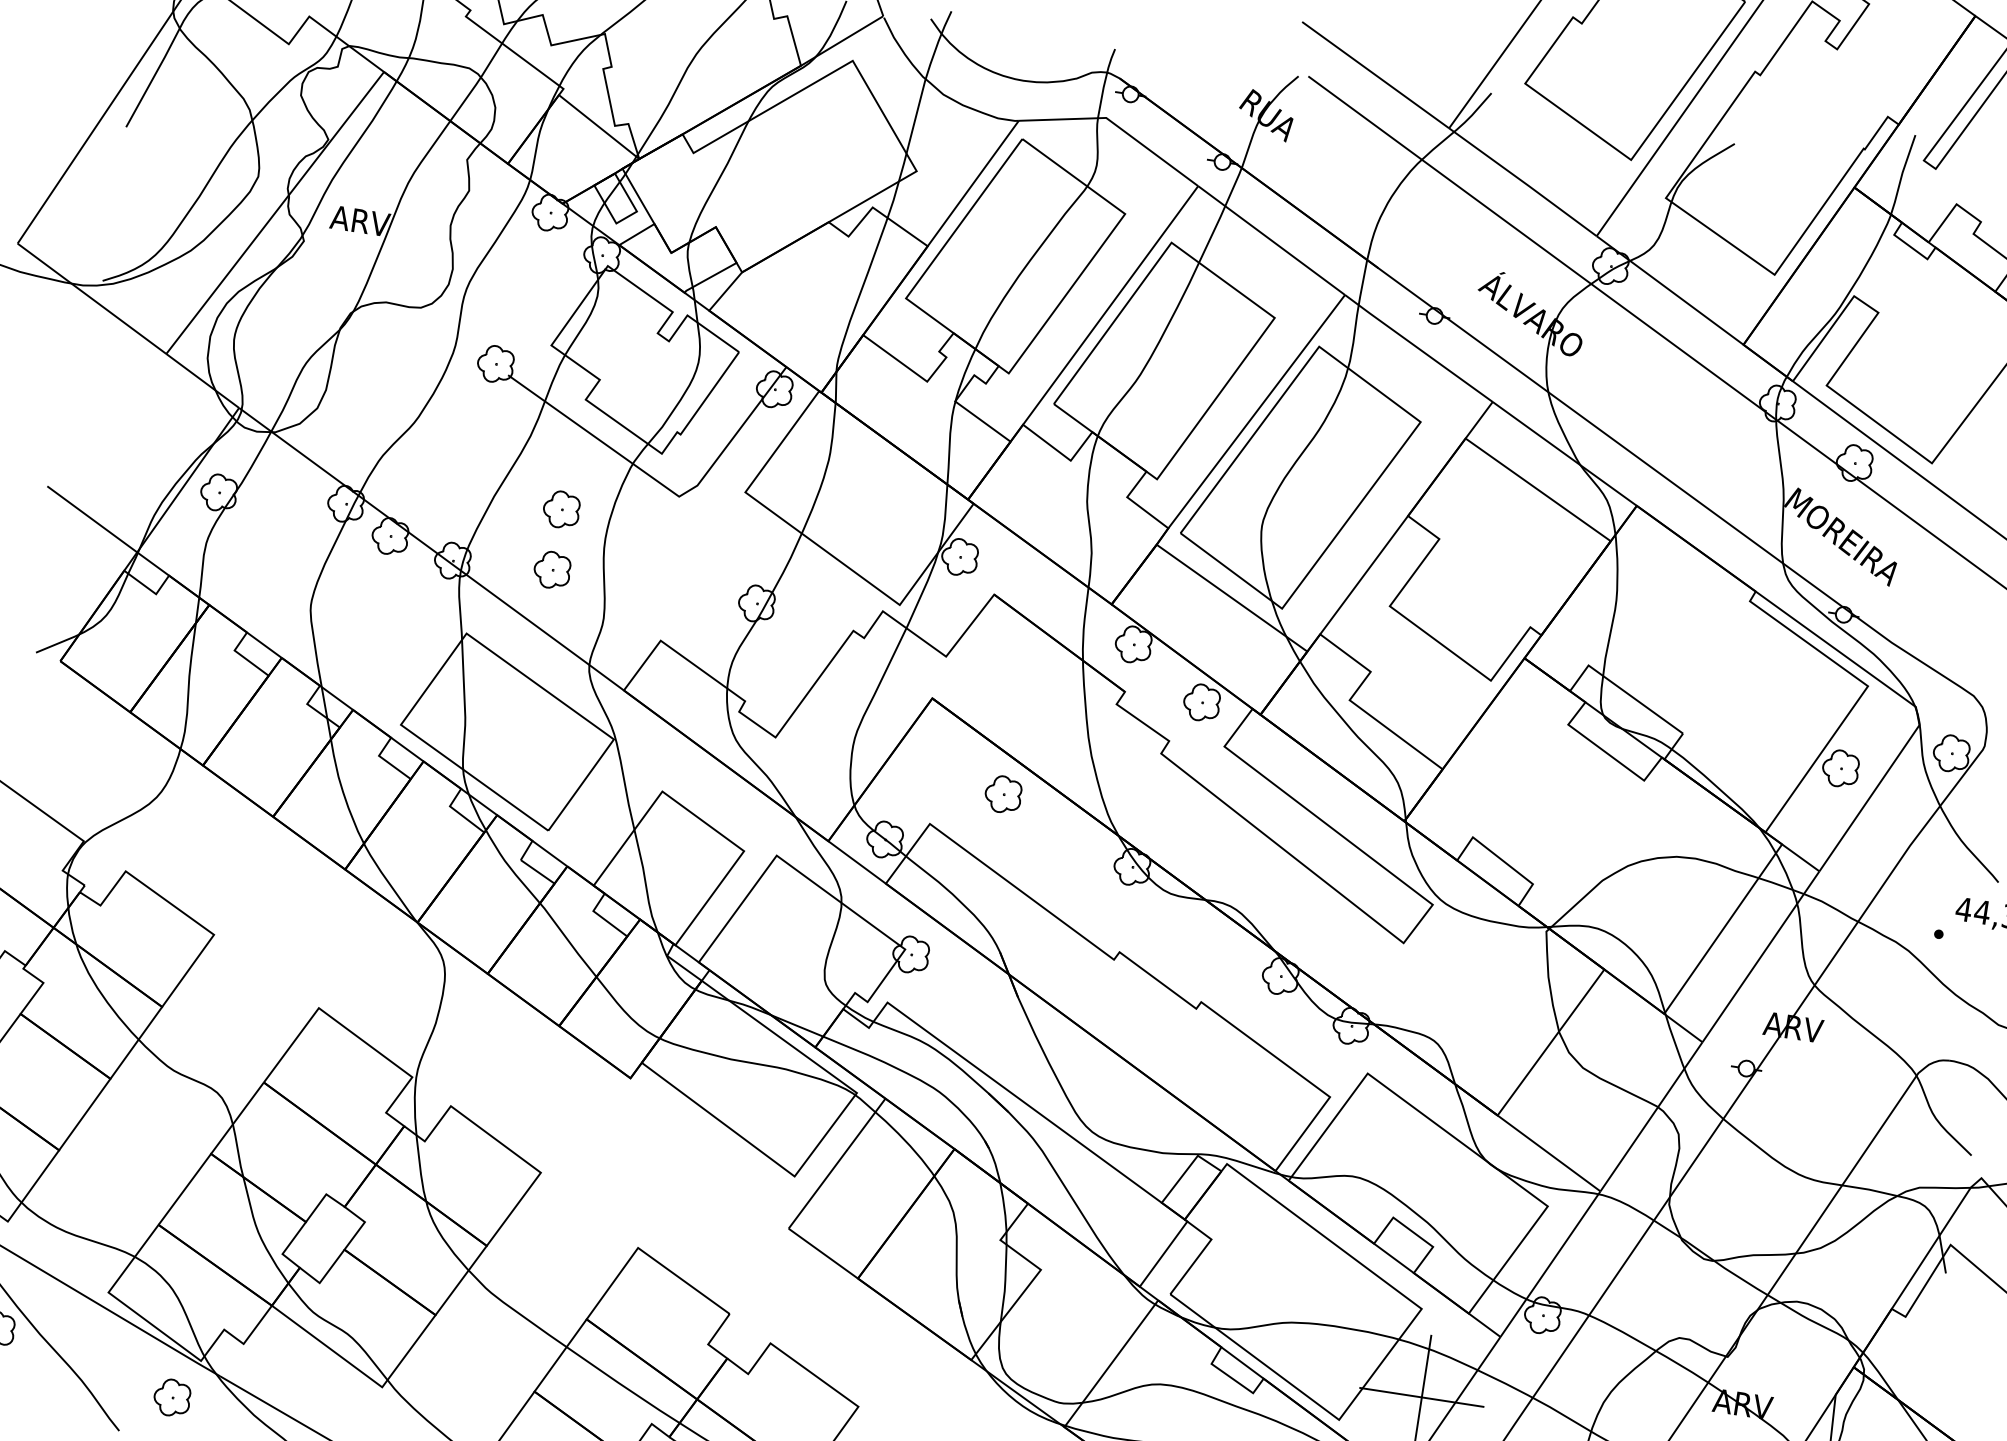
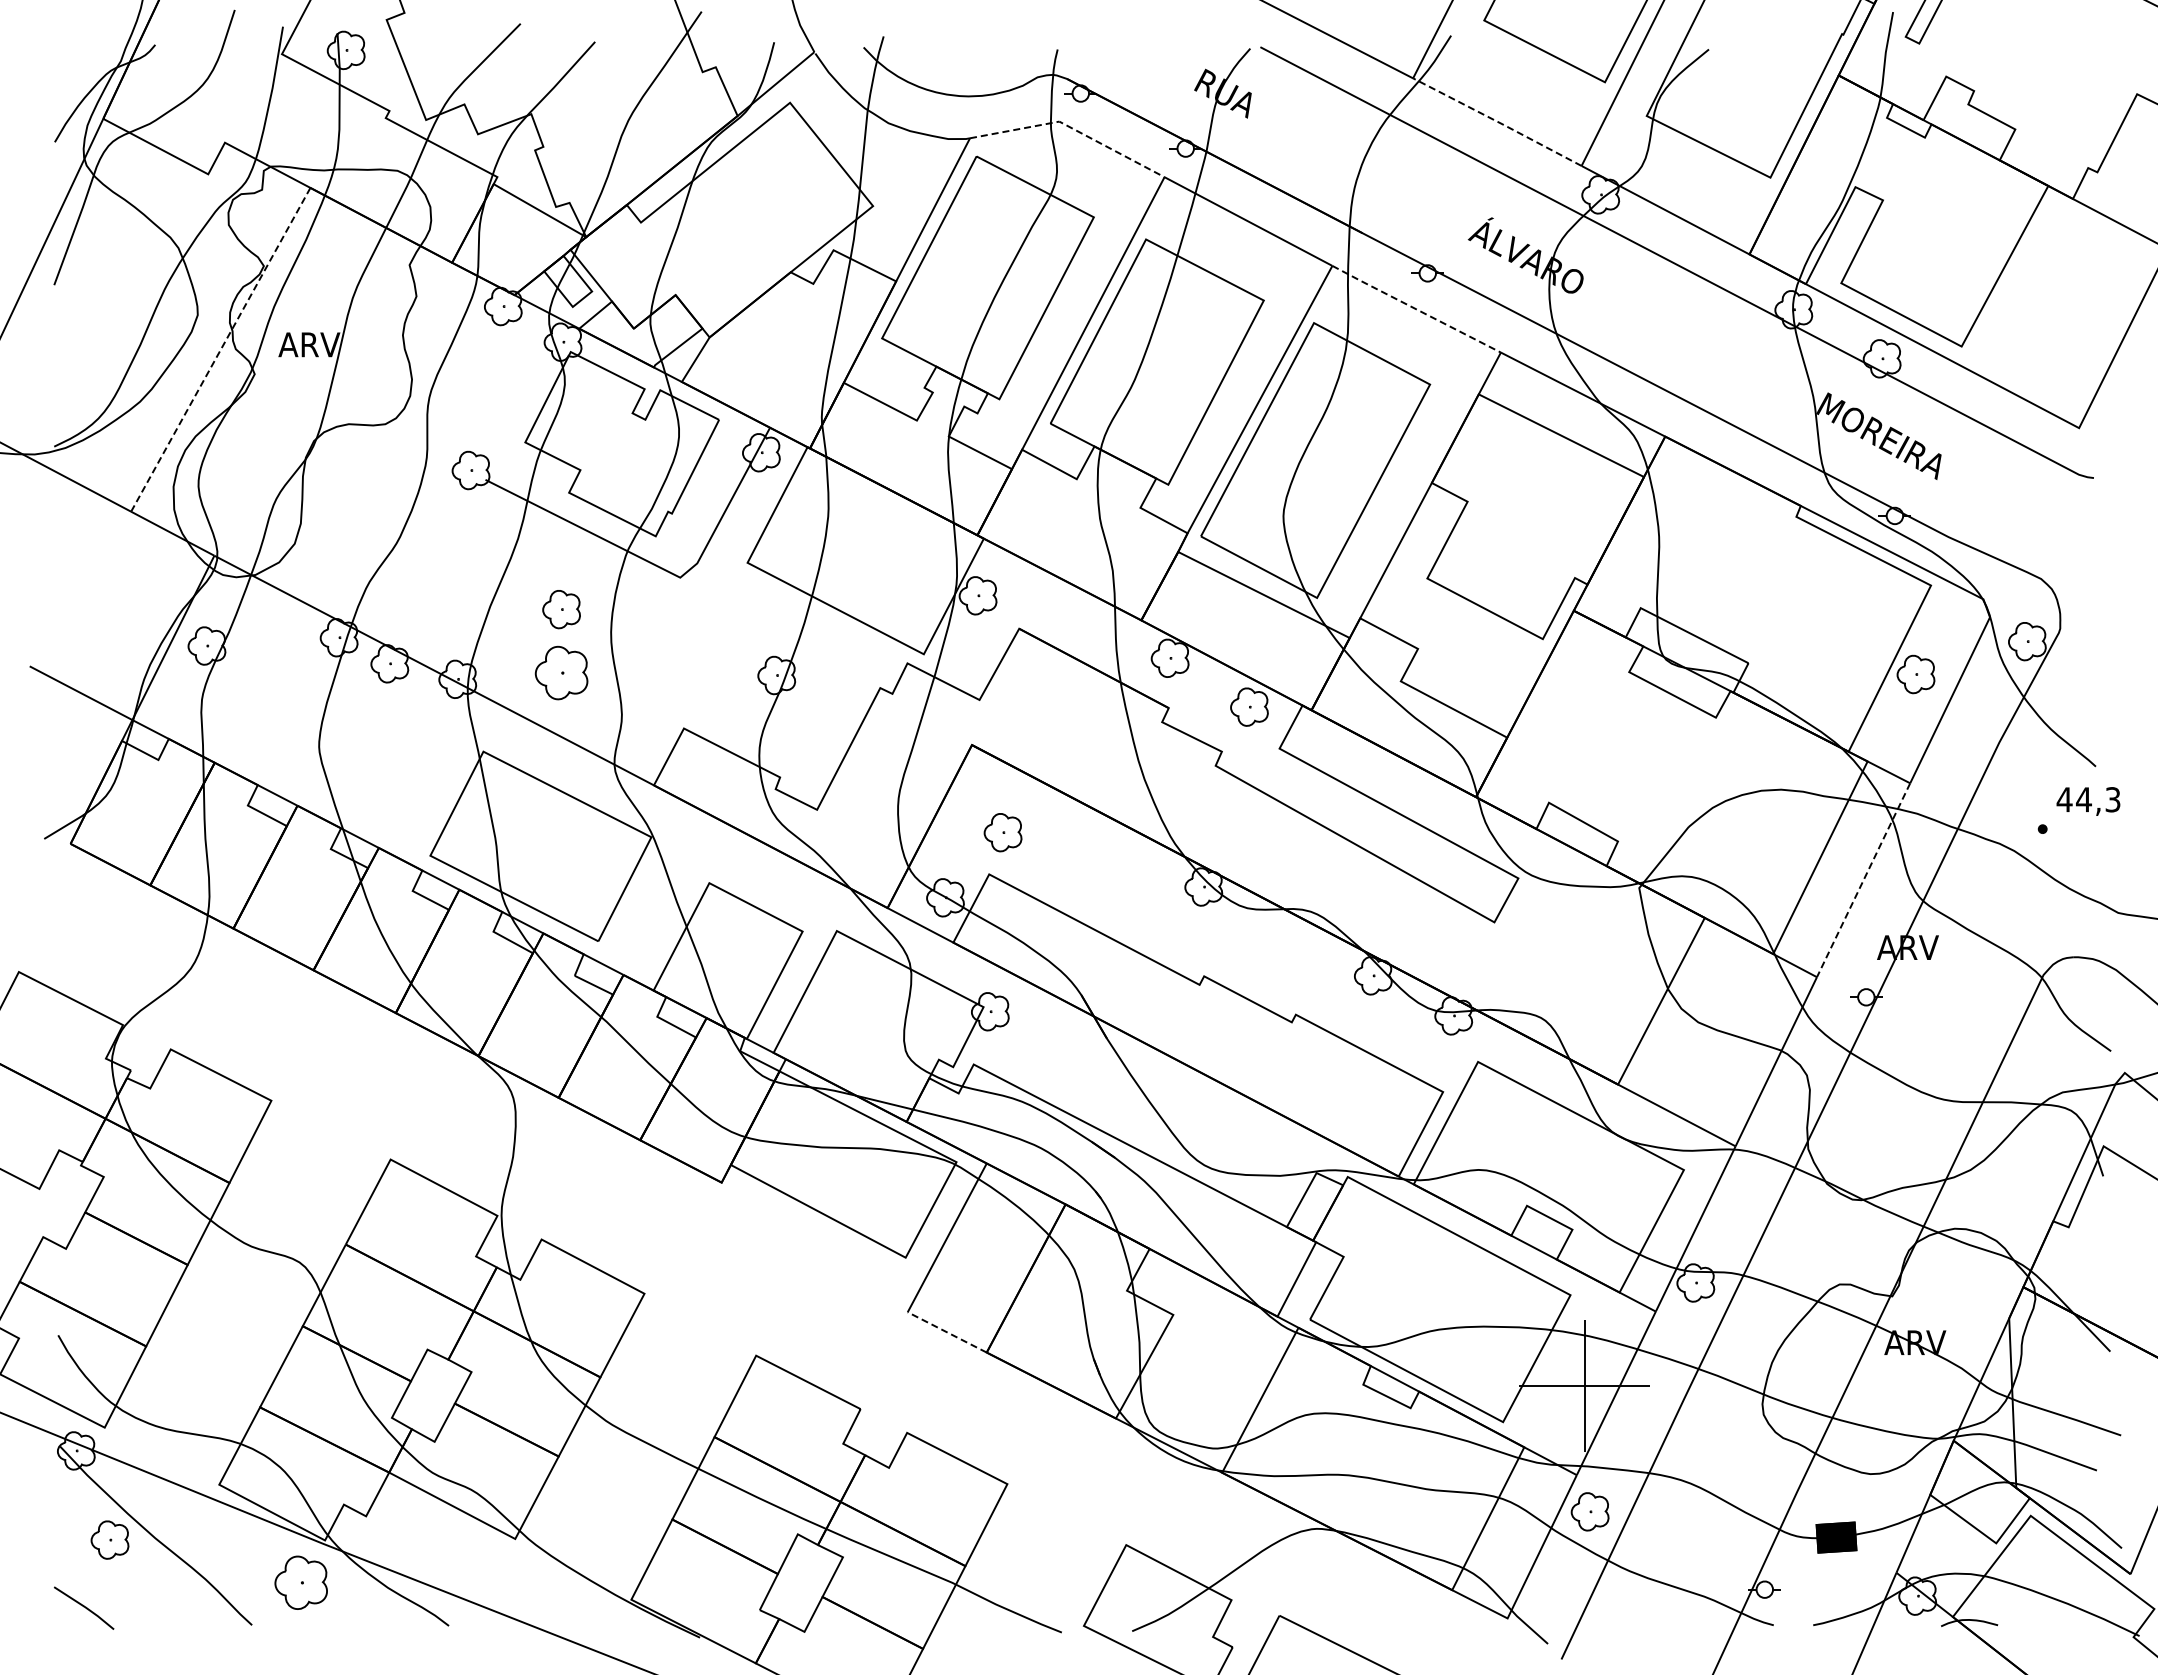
line: (1116, 126) -> (1071, 128), solid -> dashed
line: (1523, 182) -> (1498, 122), solid -> dashed
line: (274, 213) -> (220, 350), solid -> dashed
line: (1418, 348) -> (1416, 309), solid -> dashed
part: (552, 569) -> (561, 672), size x1.4
part: (1002, 794) -> (1002, 832), moved
line: (1760, 957) -> (1863, 880), solid -> dashed
line: (822, 1253) -> (946, 1332), solid -> dashed
part: (172, 1397) -> (301, 1582), size x1.4

